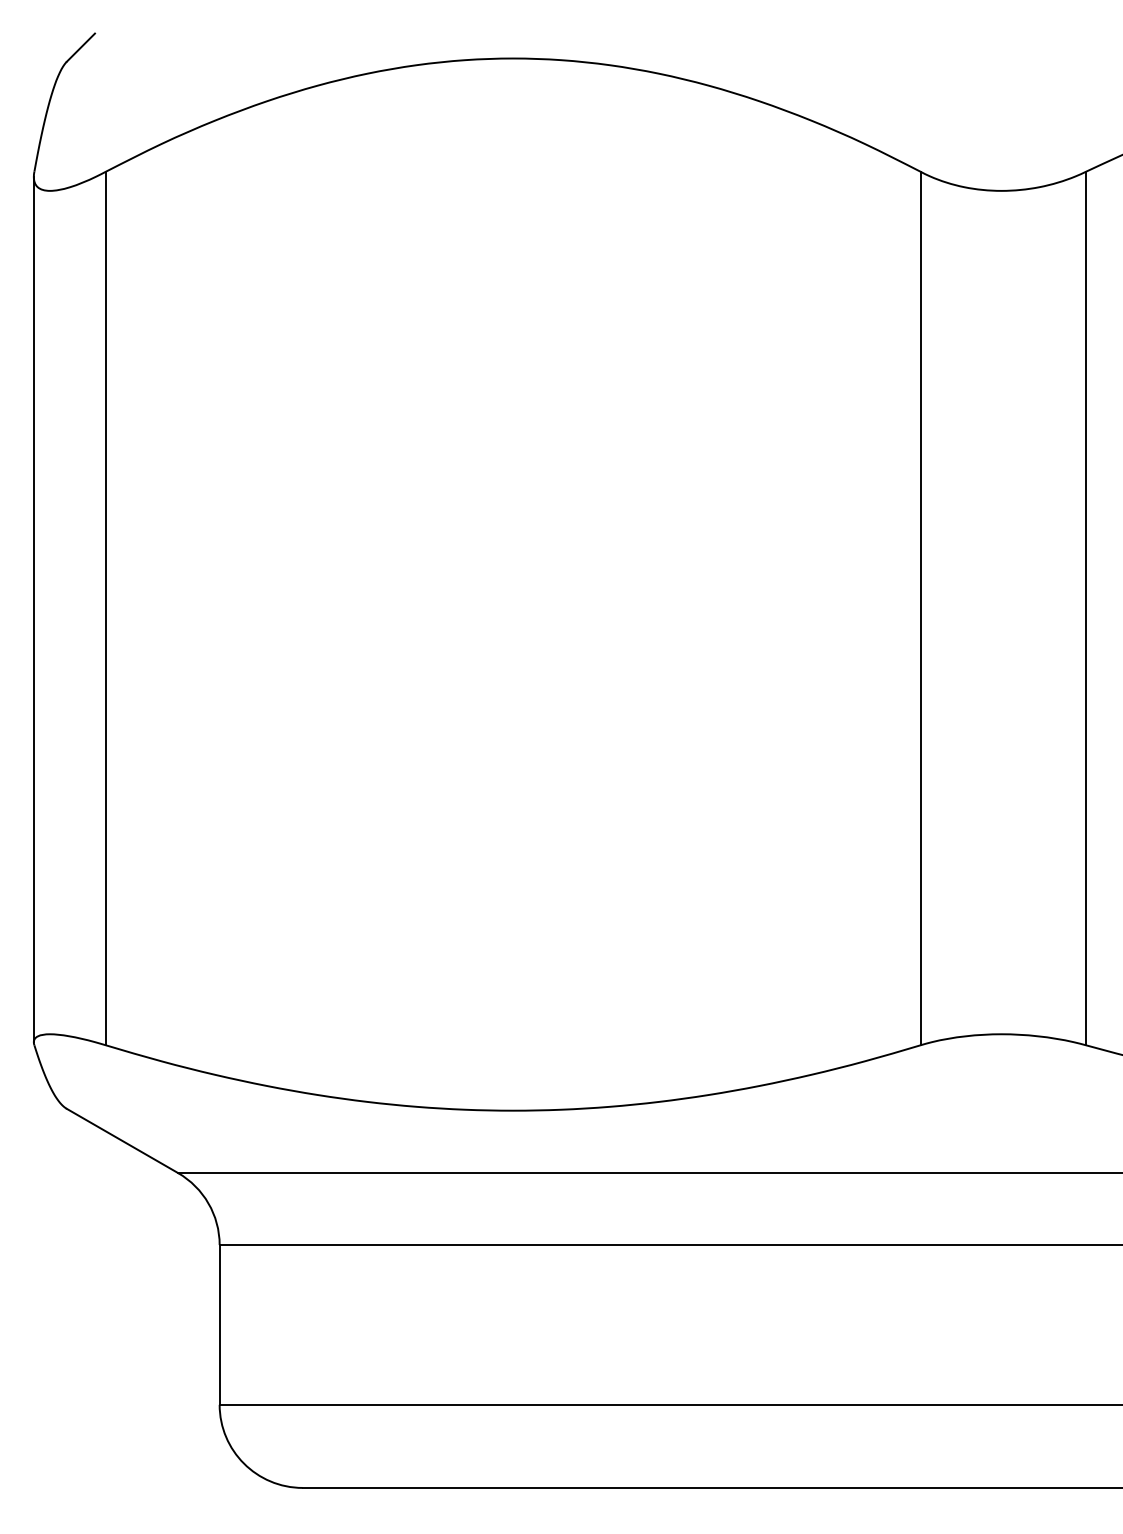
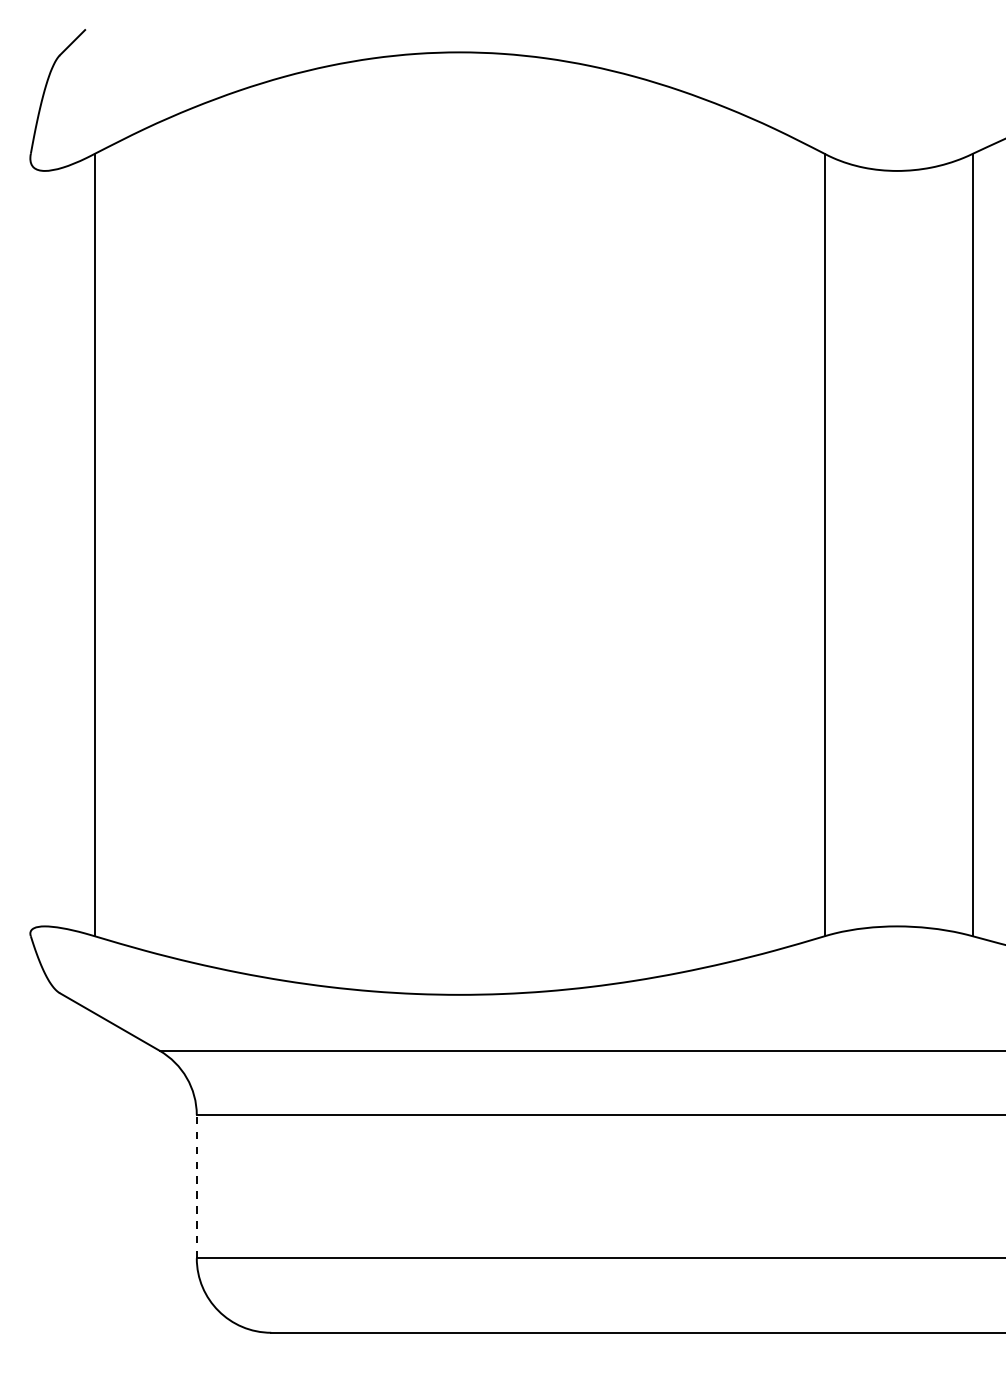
line: (34, 609) -> (30, 545), removed
line: (219, 1324) -> (196, 1186), solid -> dashed

